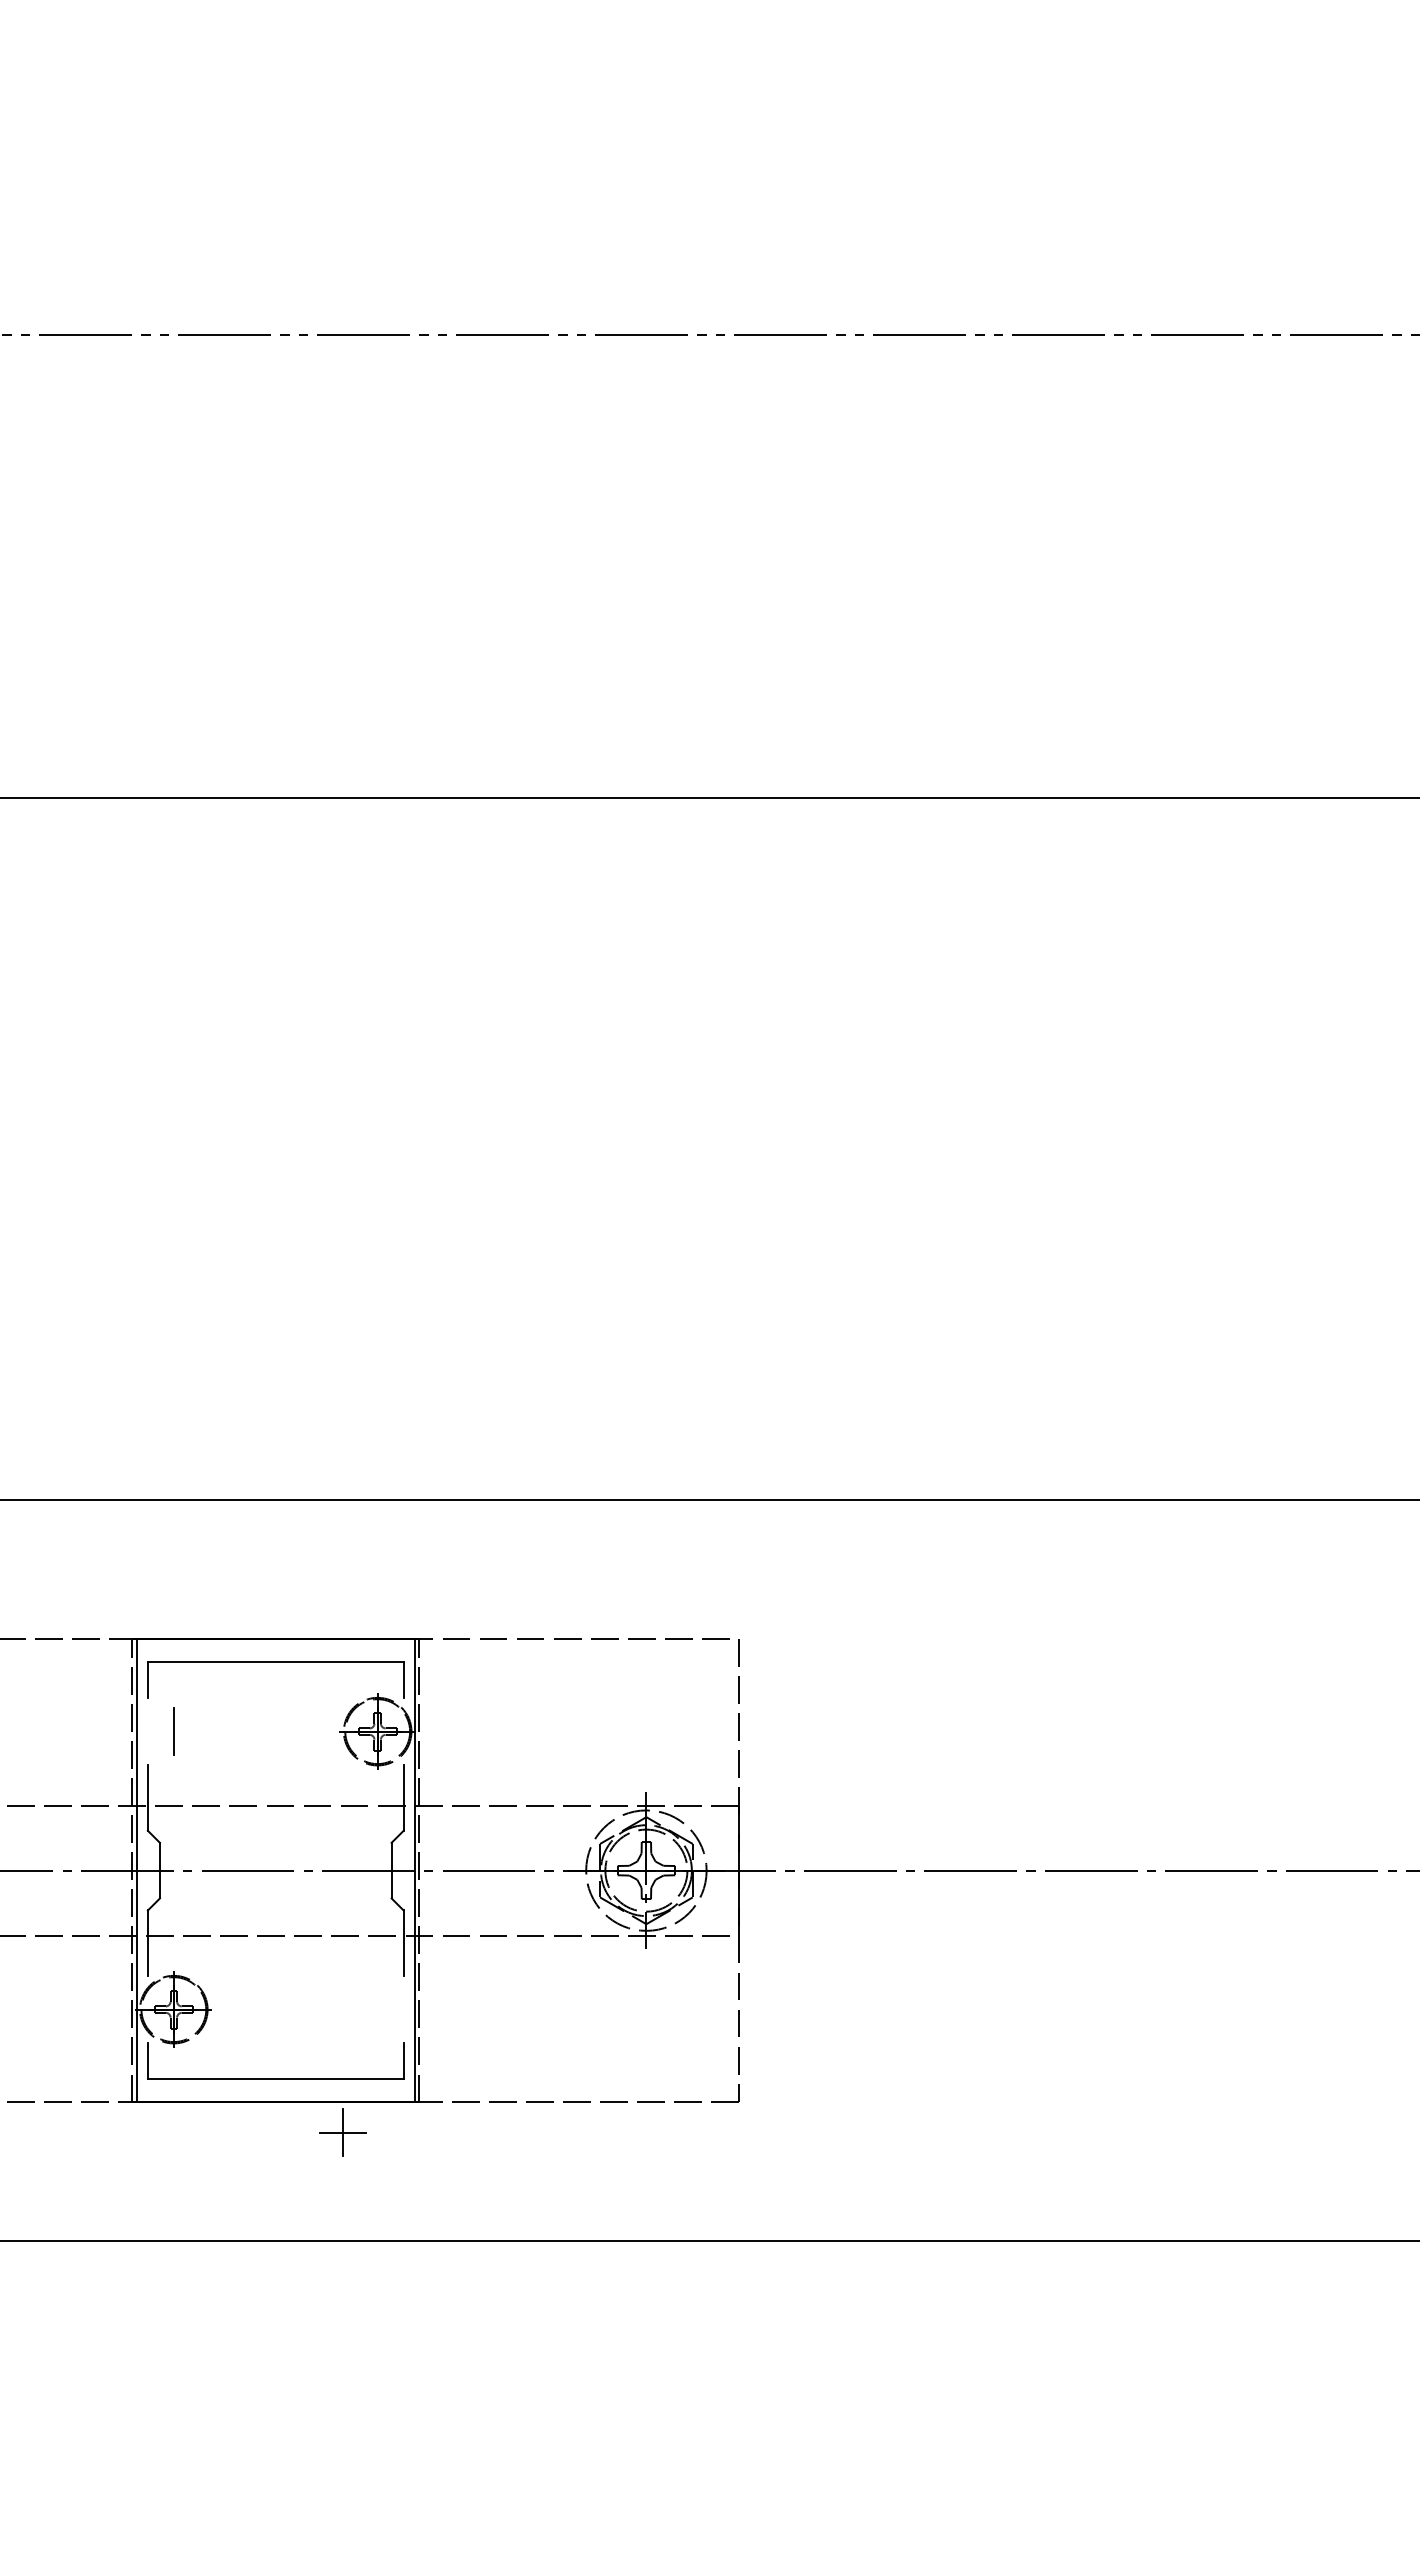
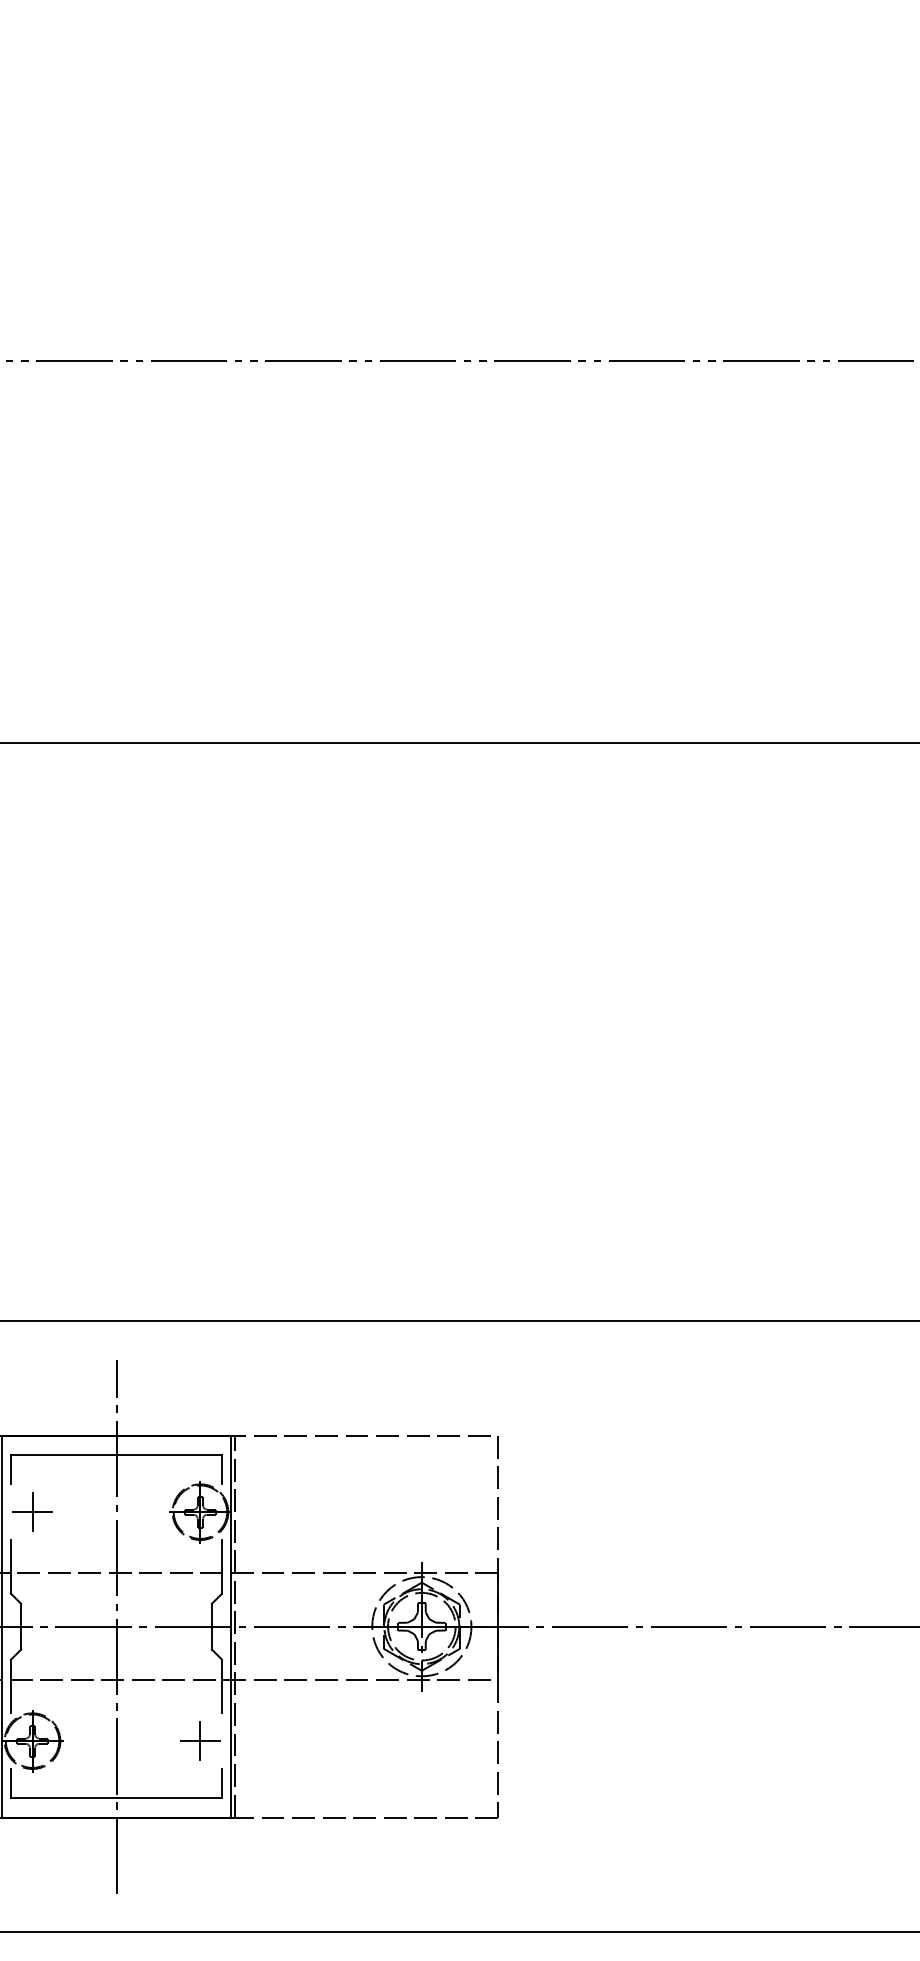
line: (173, 1731) -> (32, 1512), added
line: (275, 1870) -> (116, 1626), added
part: (342, 2132) -> (200, 1741), moved

